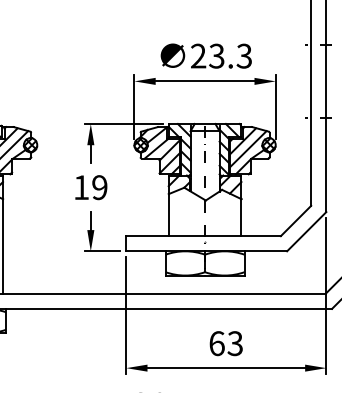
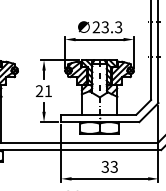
text: (89, 188) -> (43, 91), 19 -> 21
text: (217, 342) -> (105, 166), 63 -> 33

